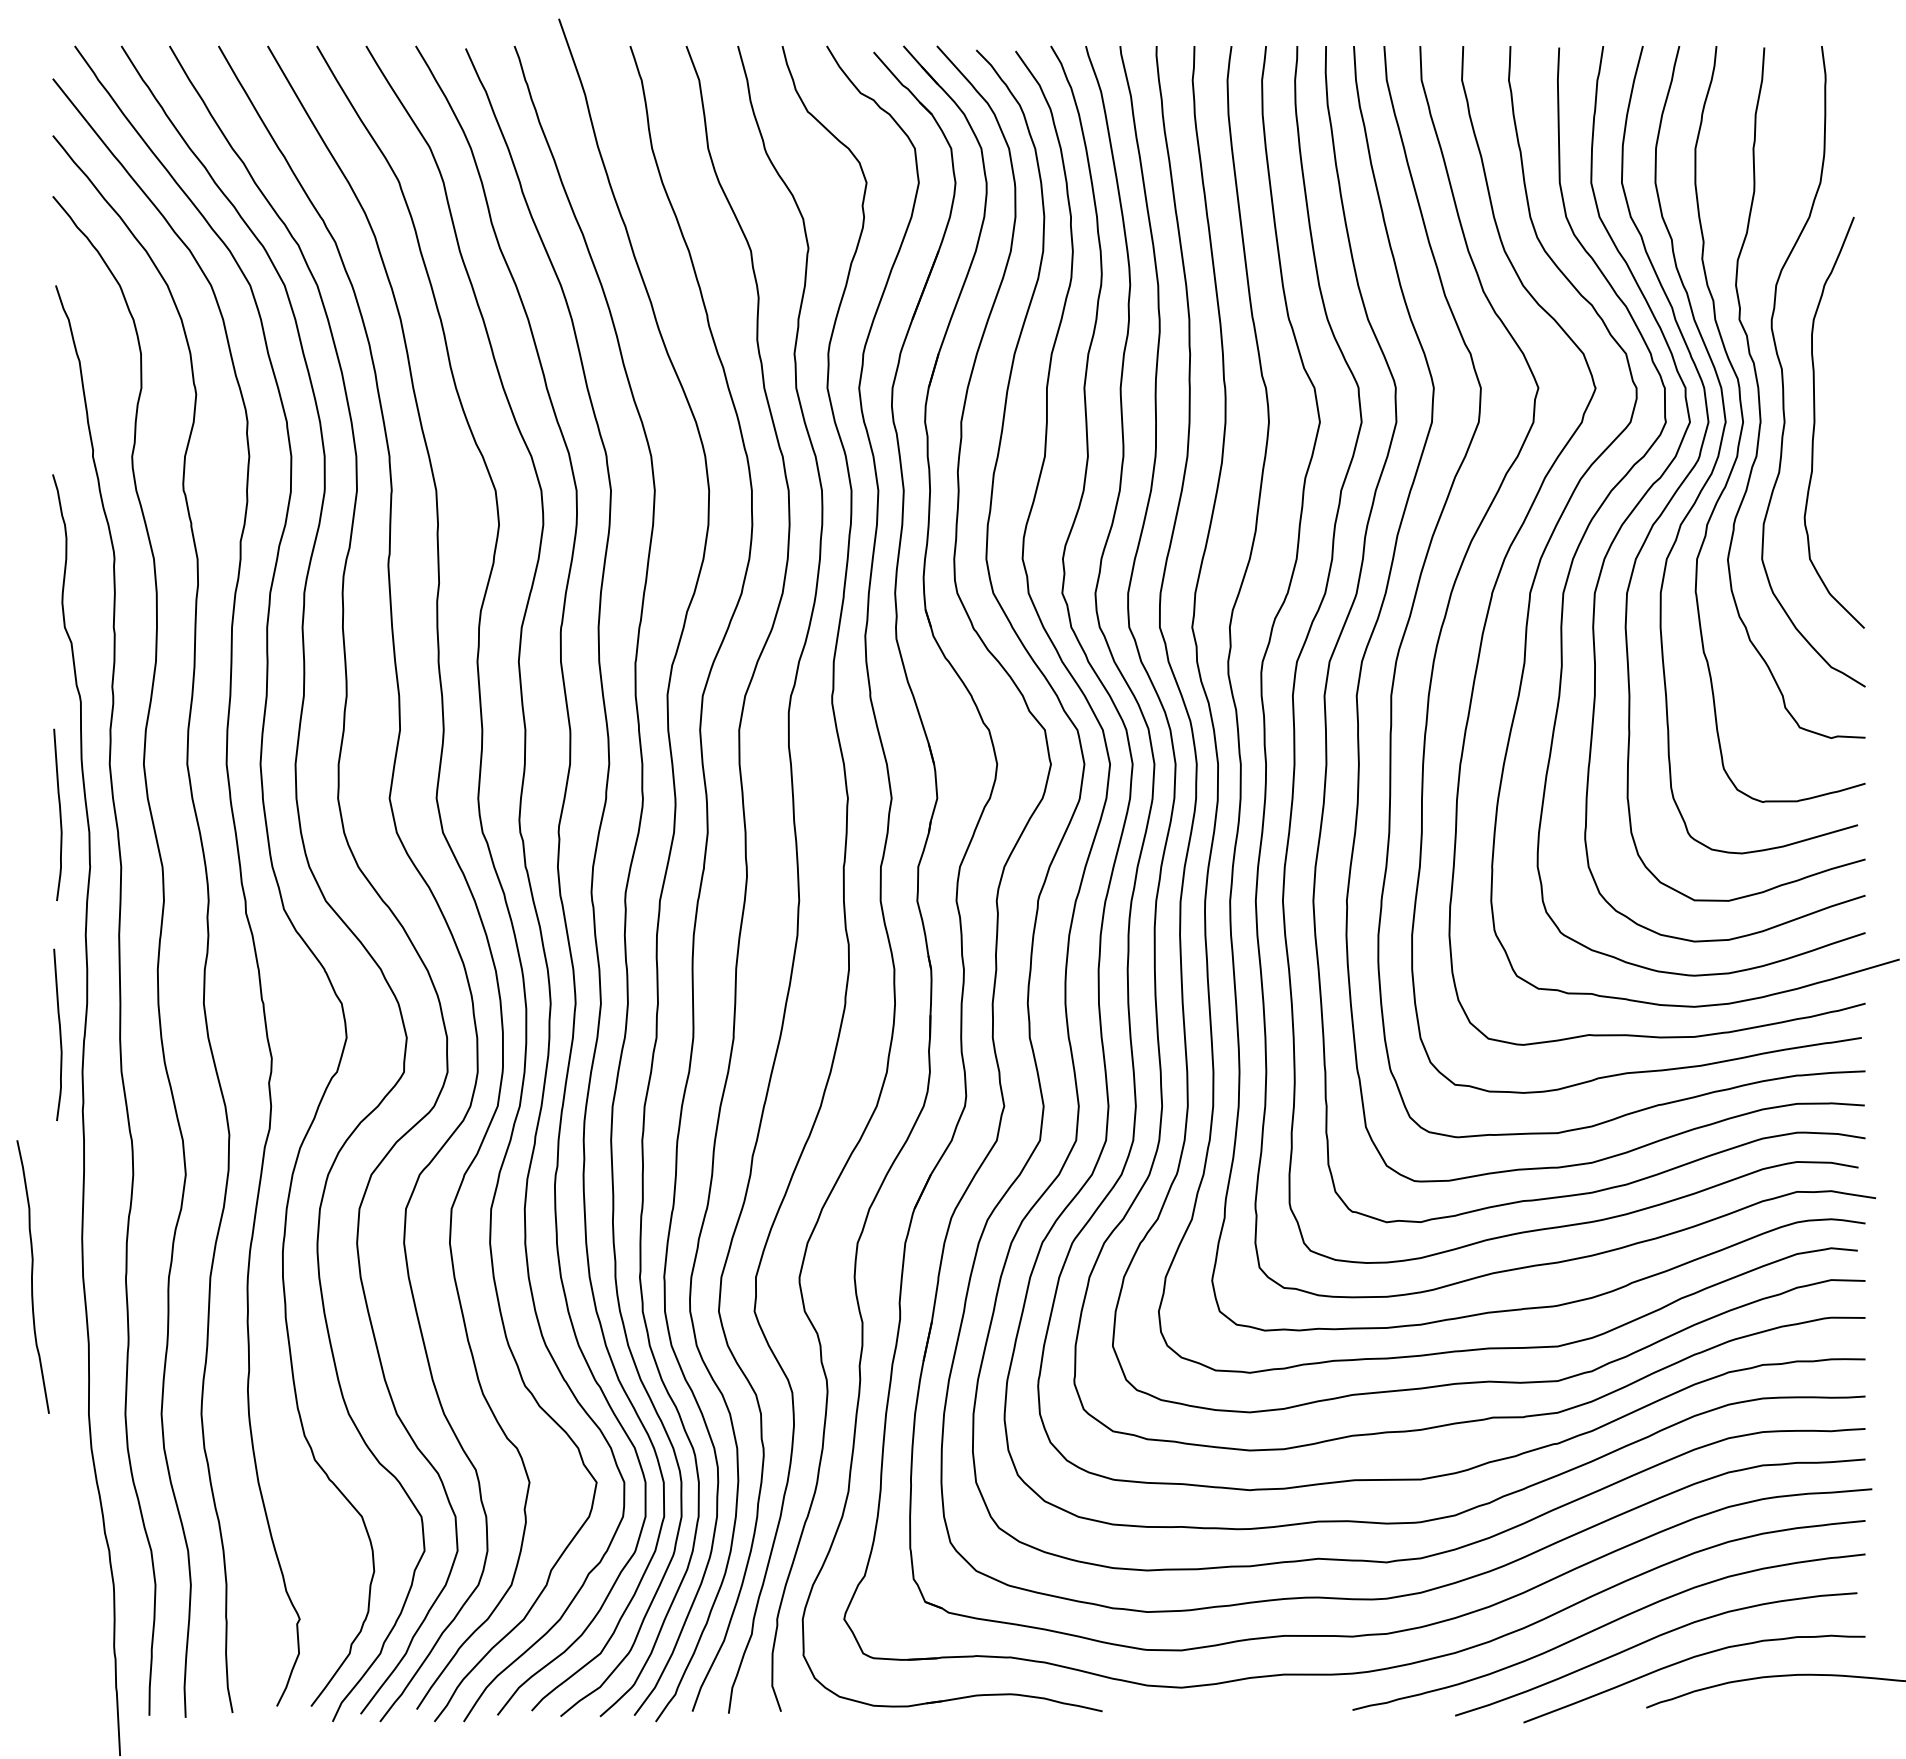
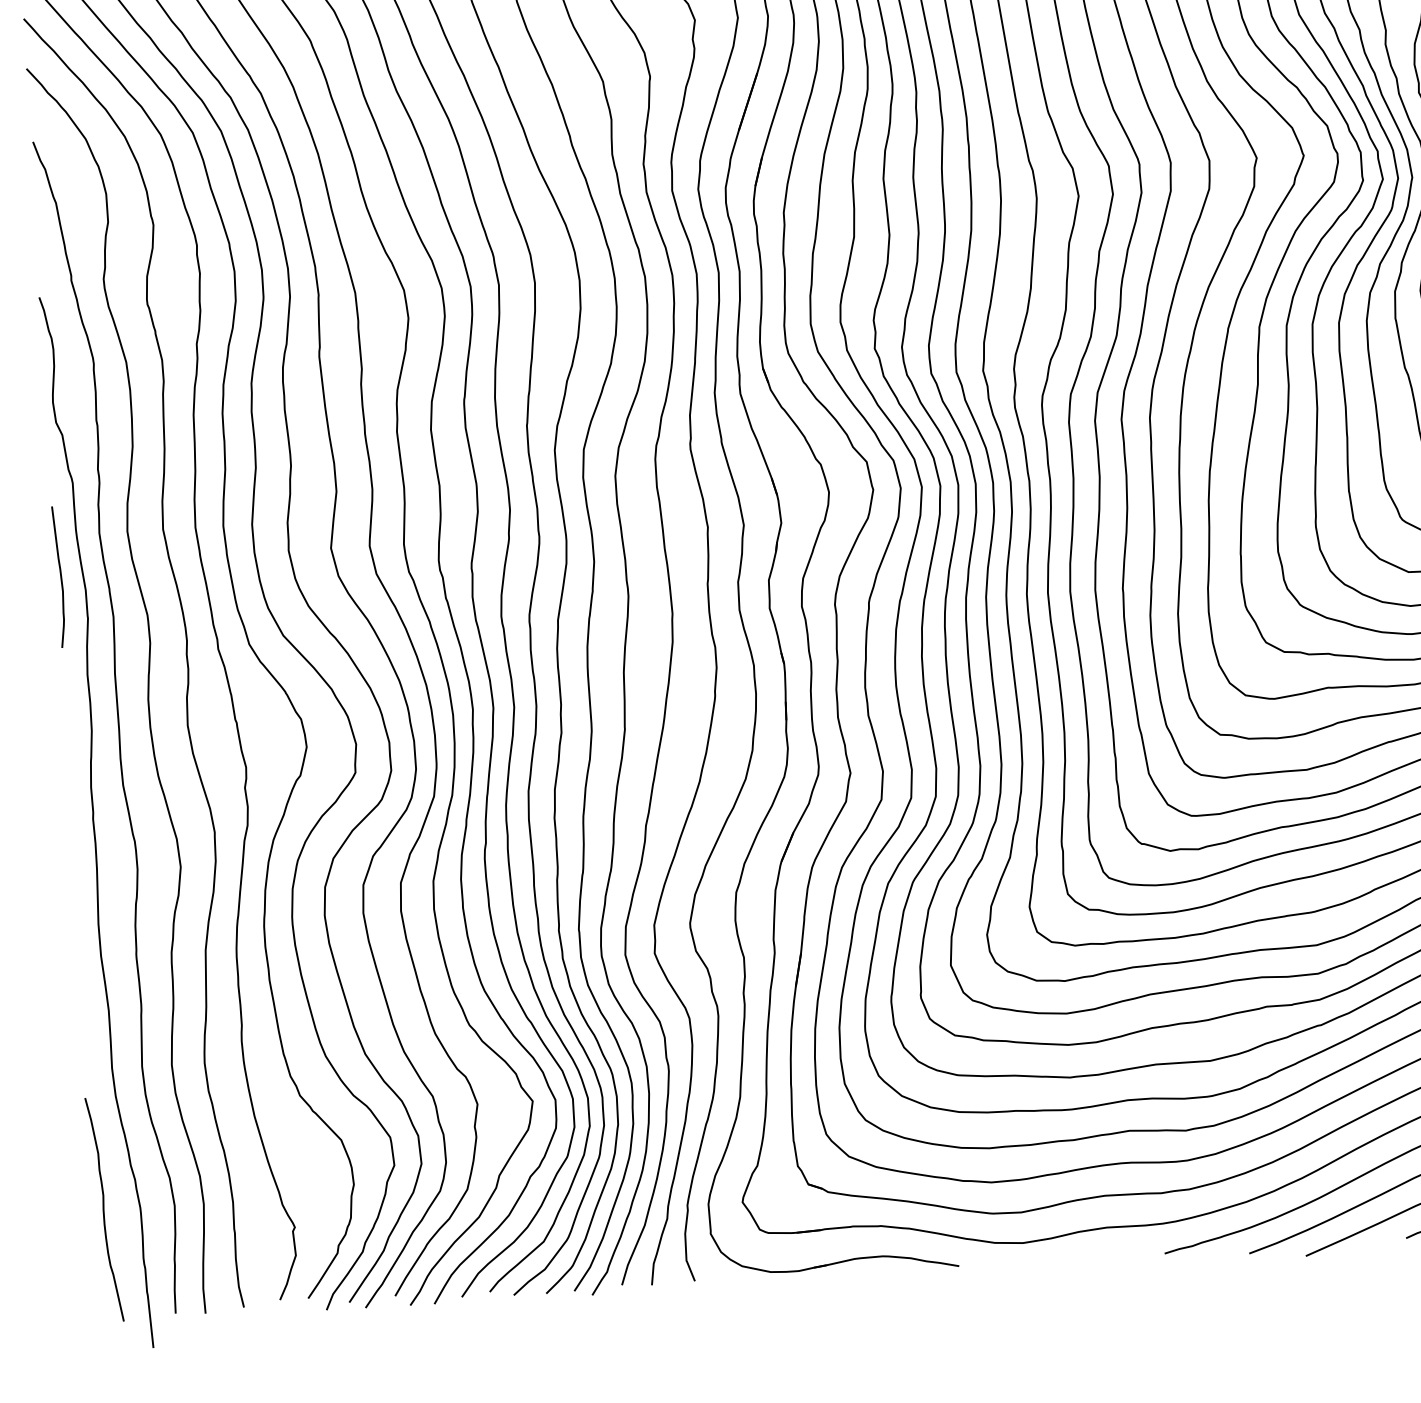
curve: (59, 1034) -> (70, 757), removed
curve: (32, 1276) -> (103, 1209), moved

